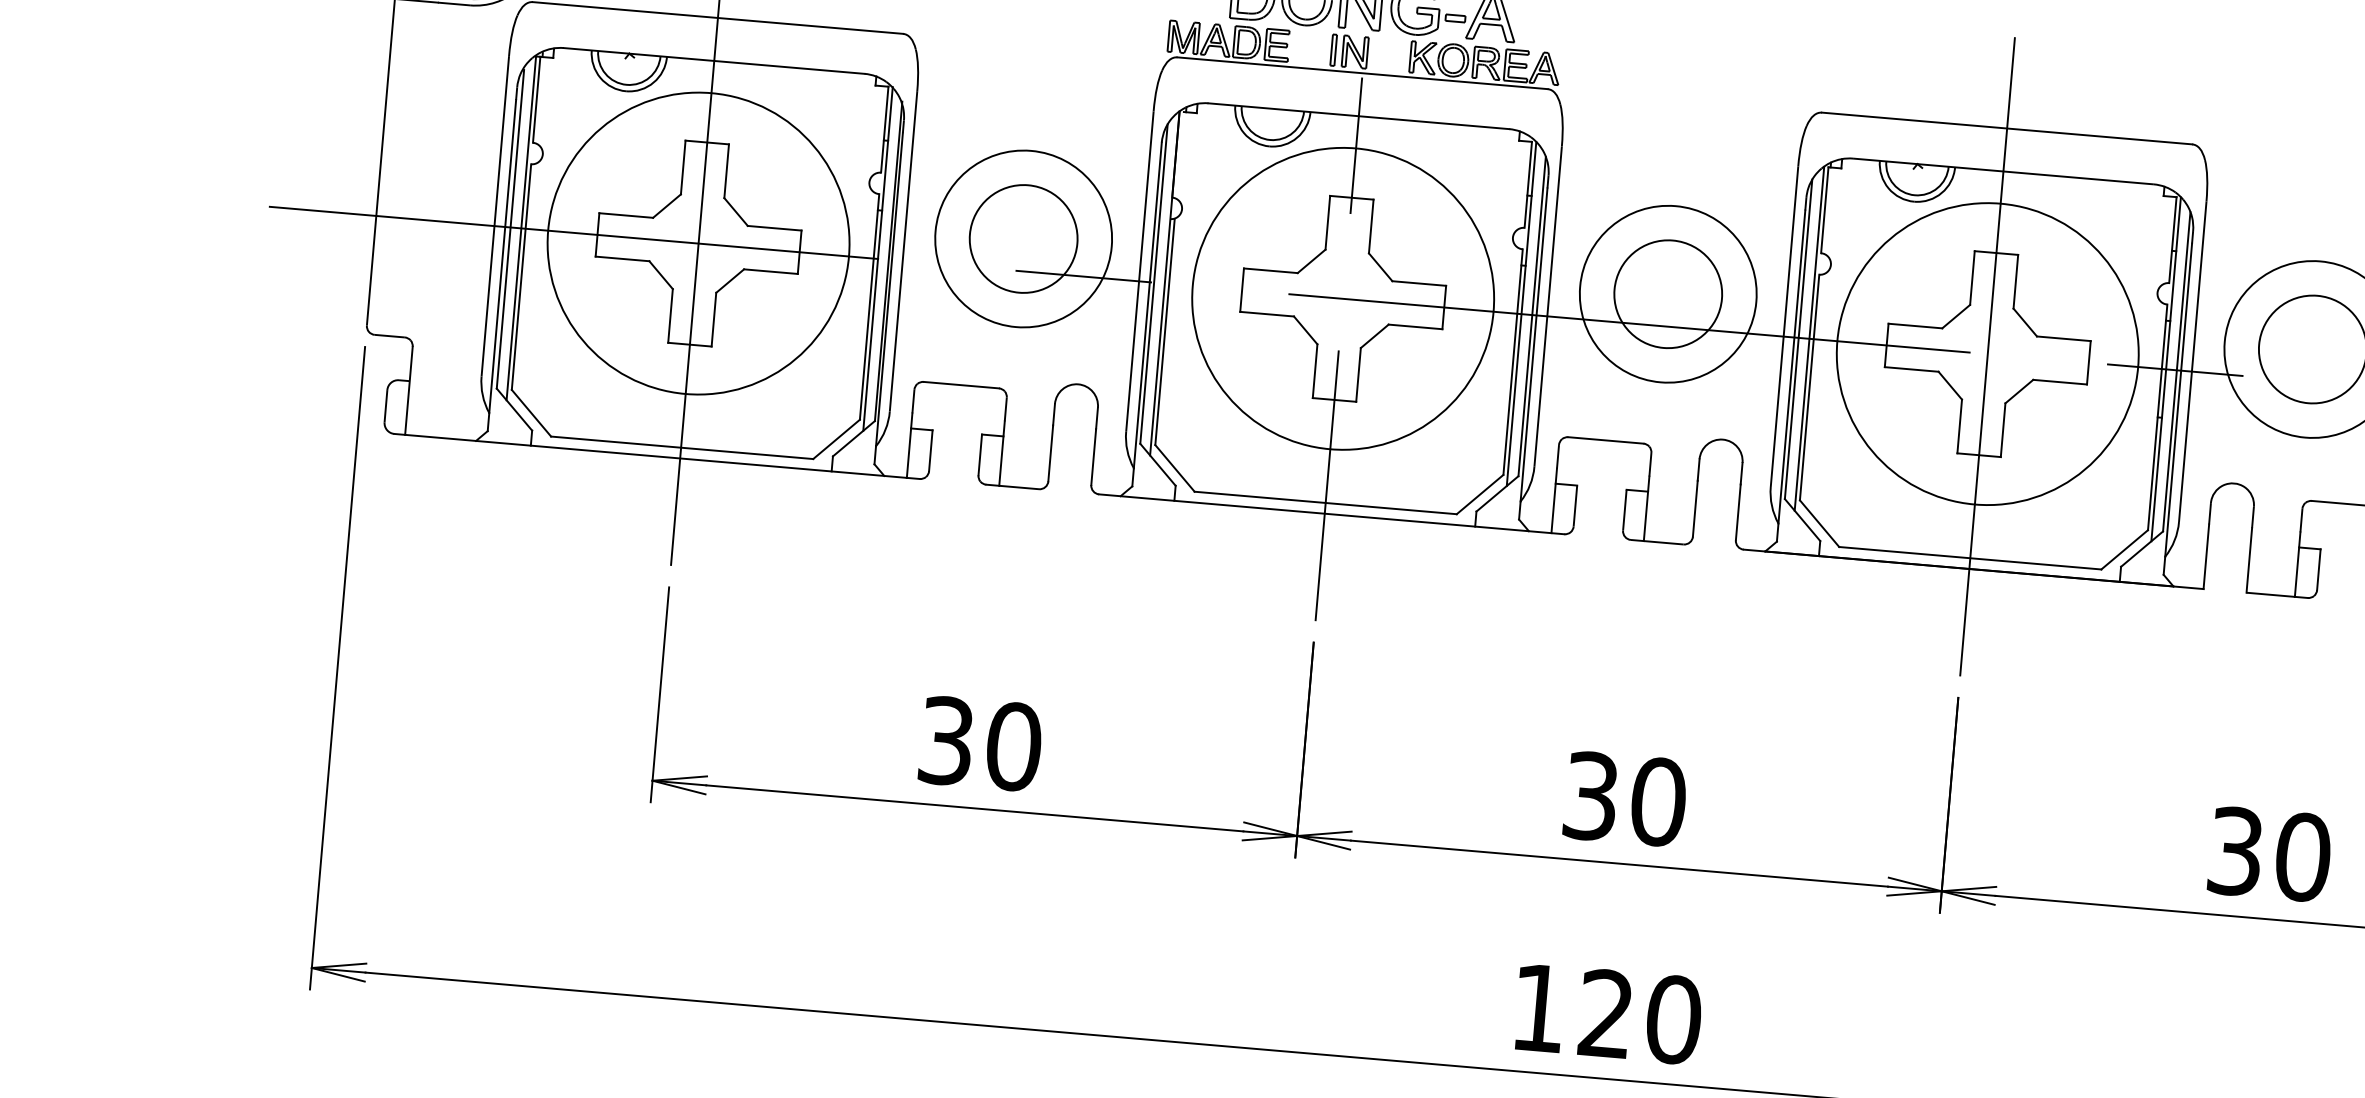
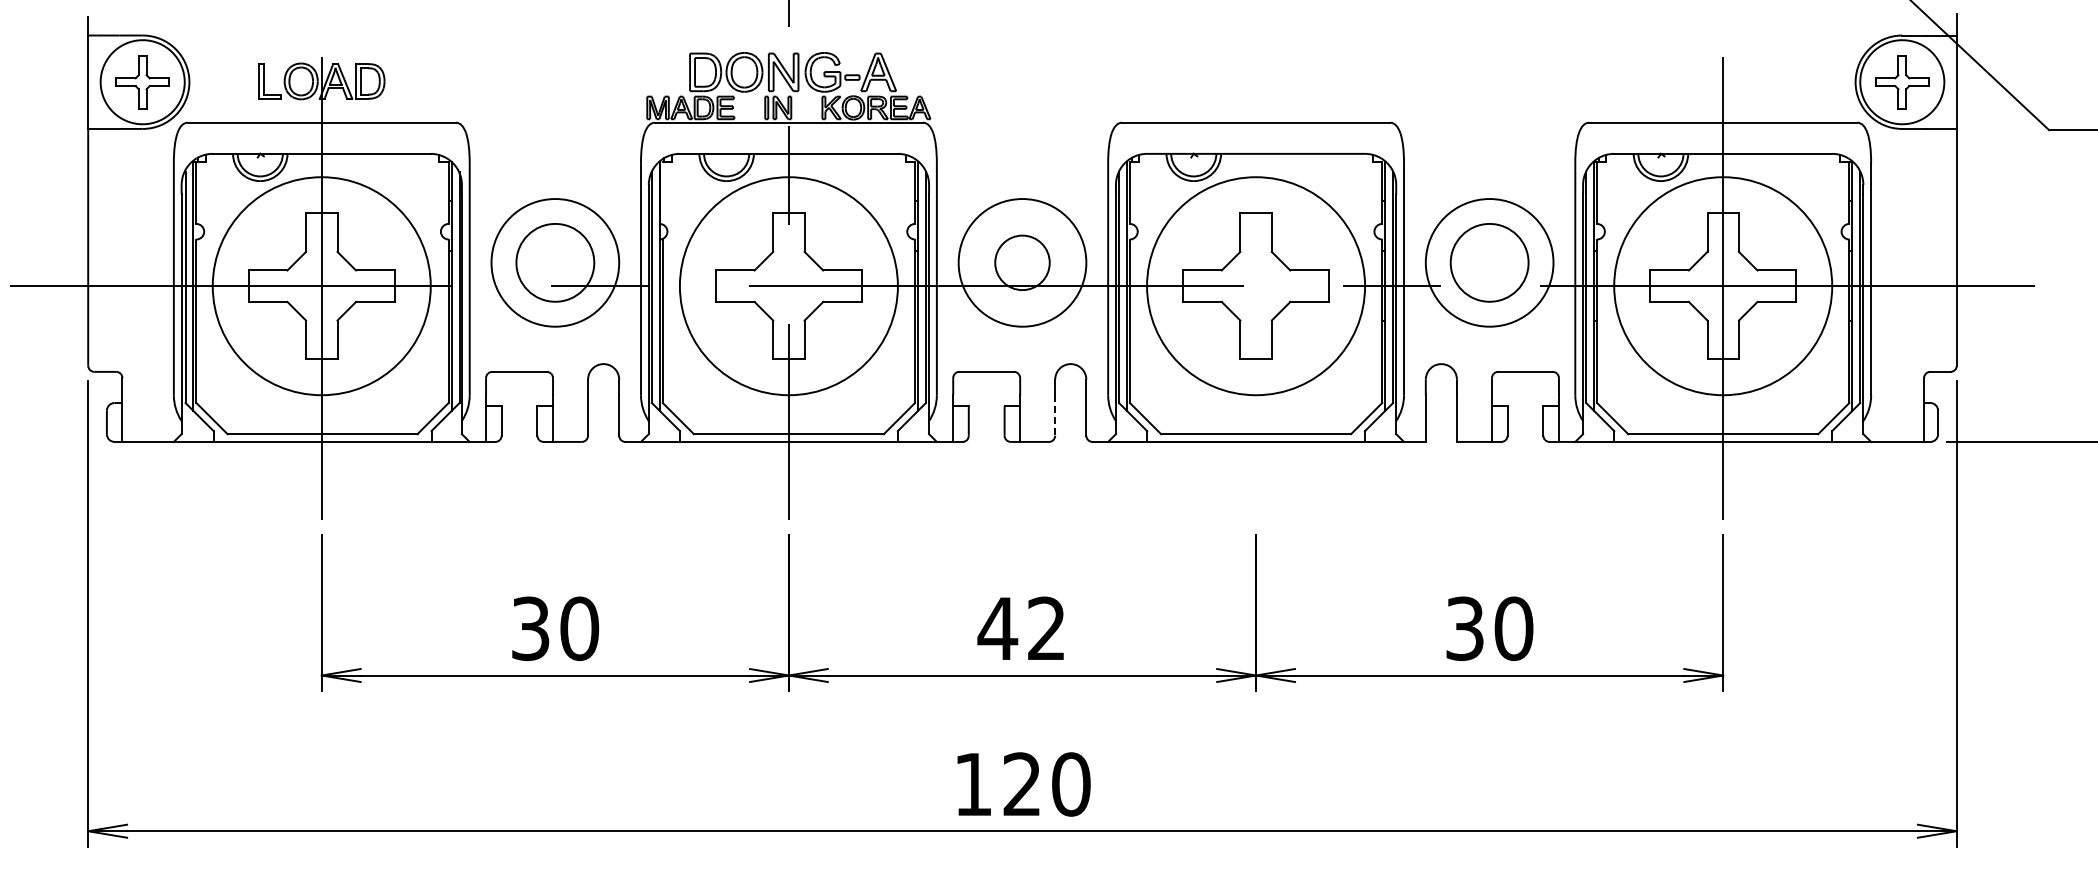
circle: (1668, 293) -> (1022, 262), size x0.7
line: (1988, 355) -> (1256, 287), removed
line: (1695, 508) -> (1055, 415), solid -> dashed
text: (1623, 798) -> (1021, 628), 30 -> 42

